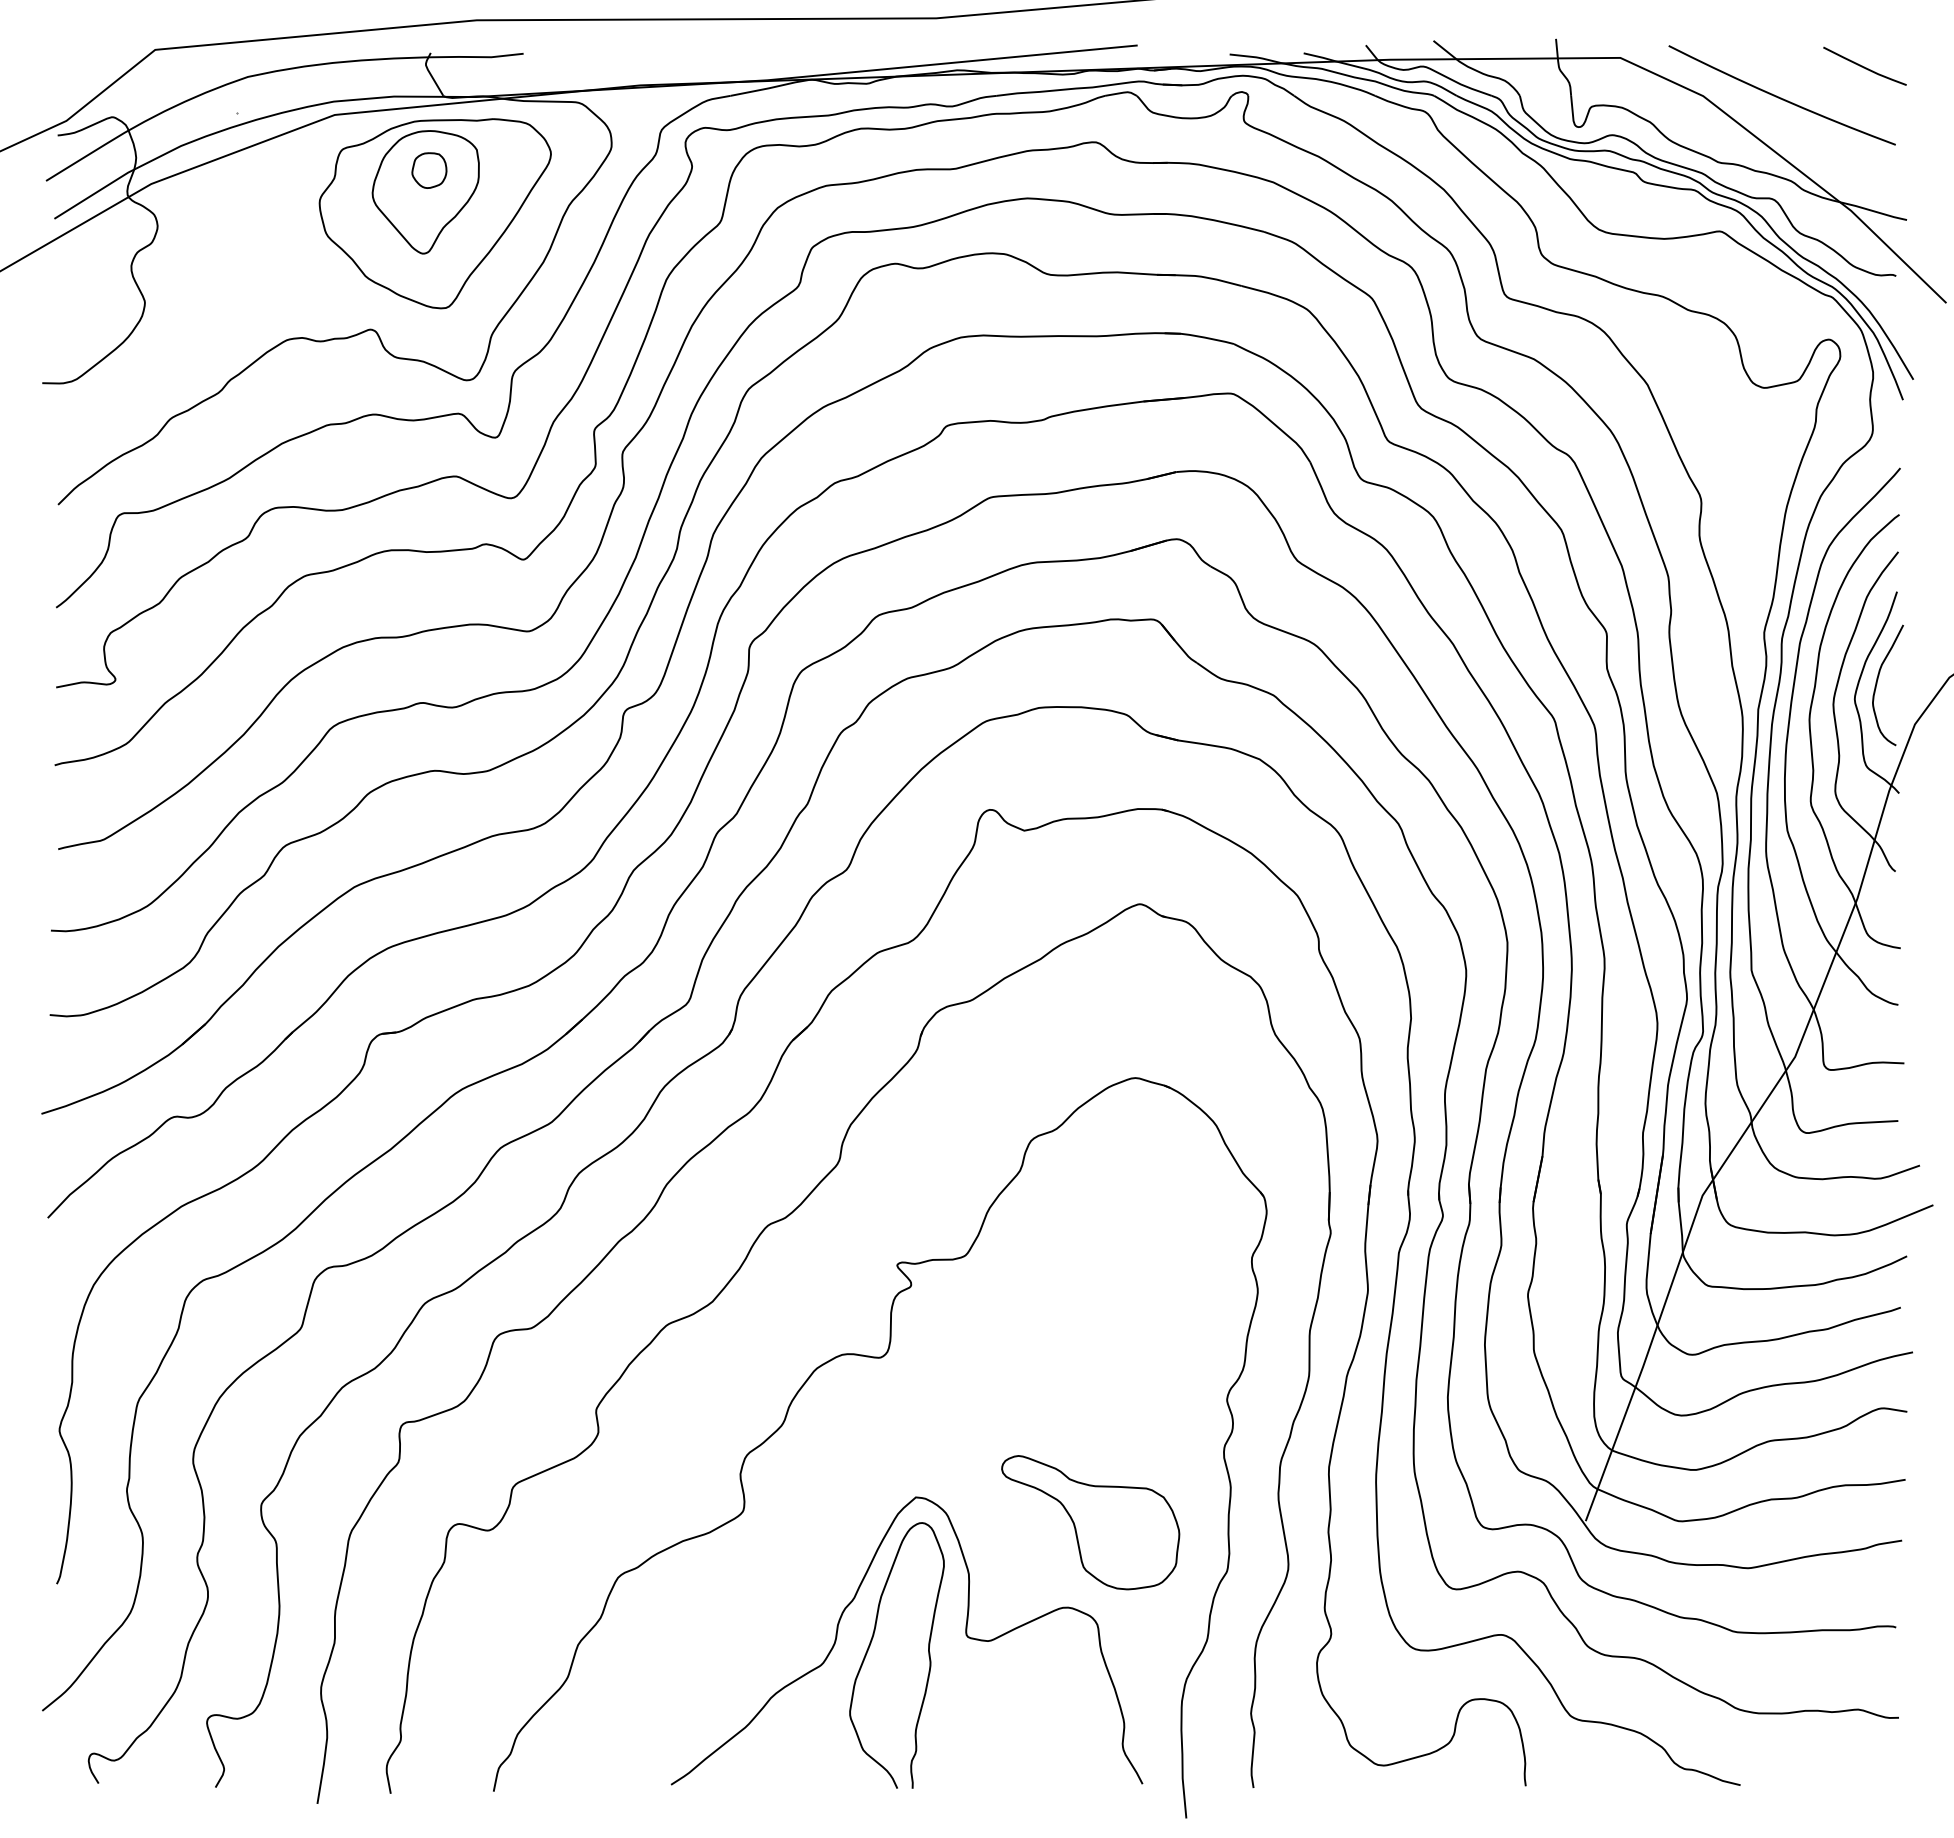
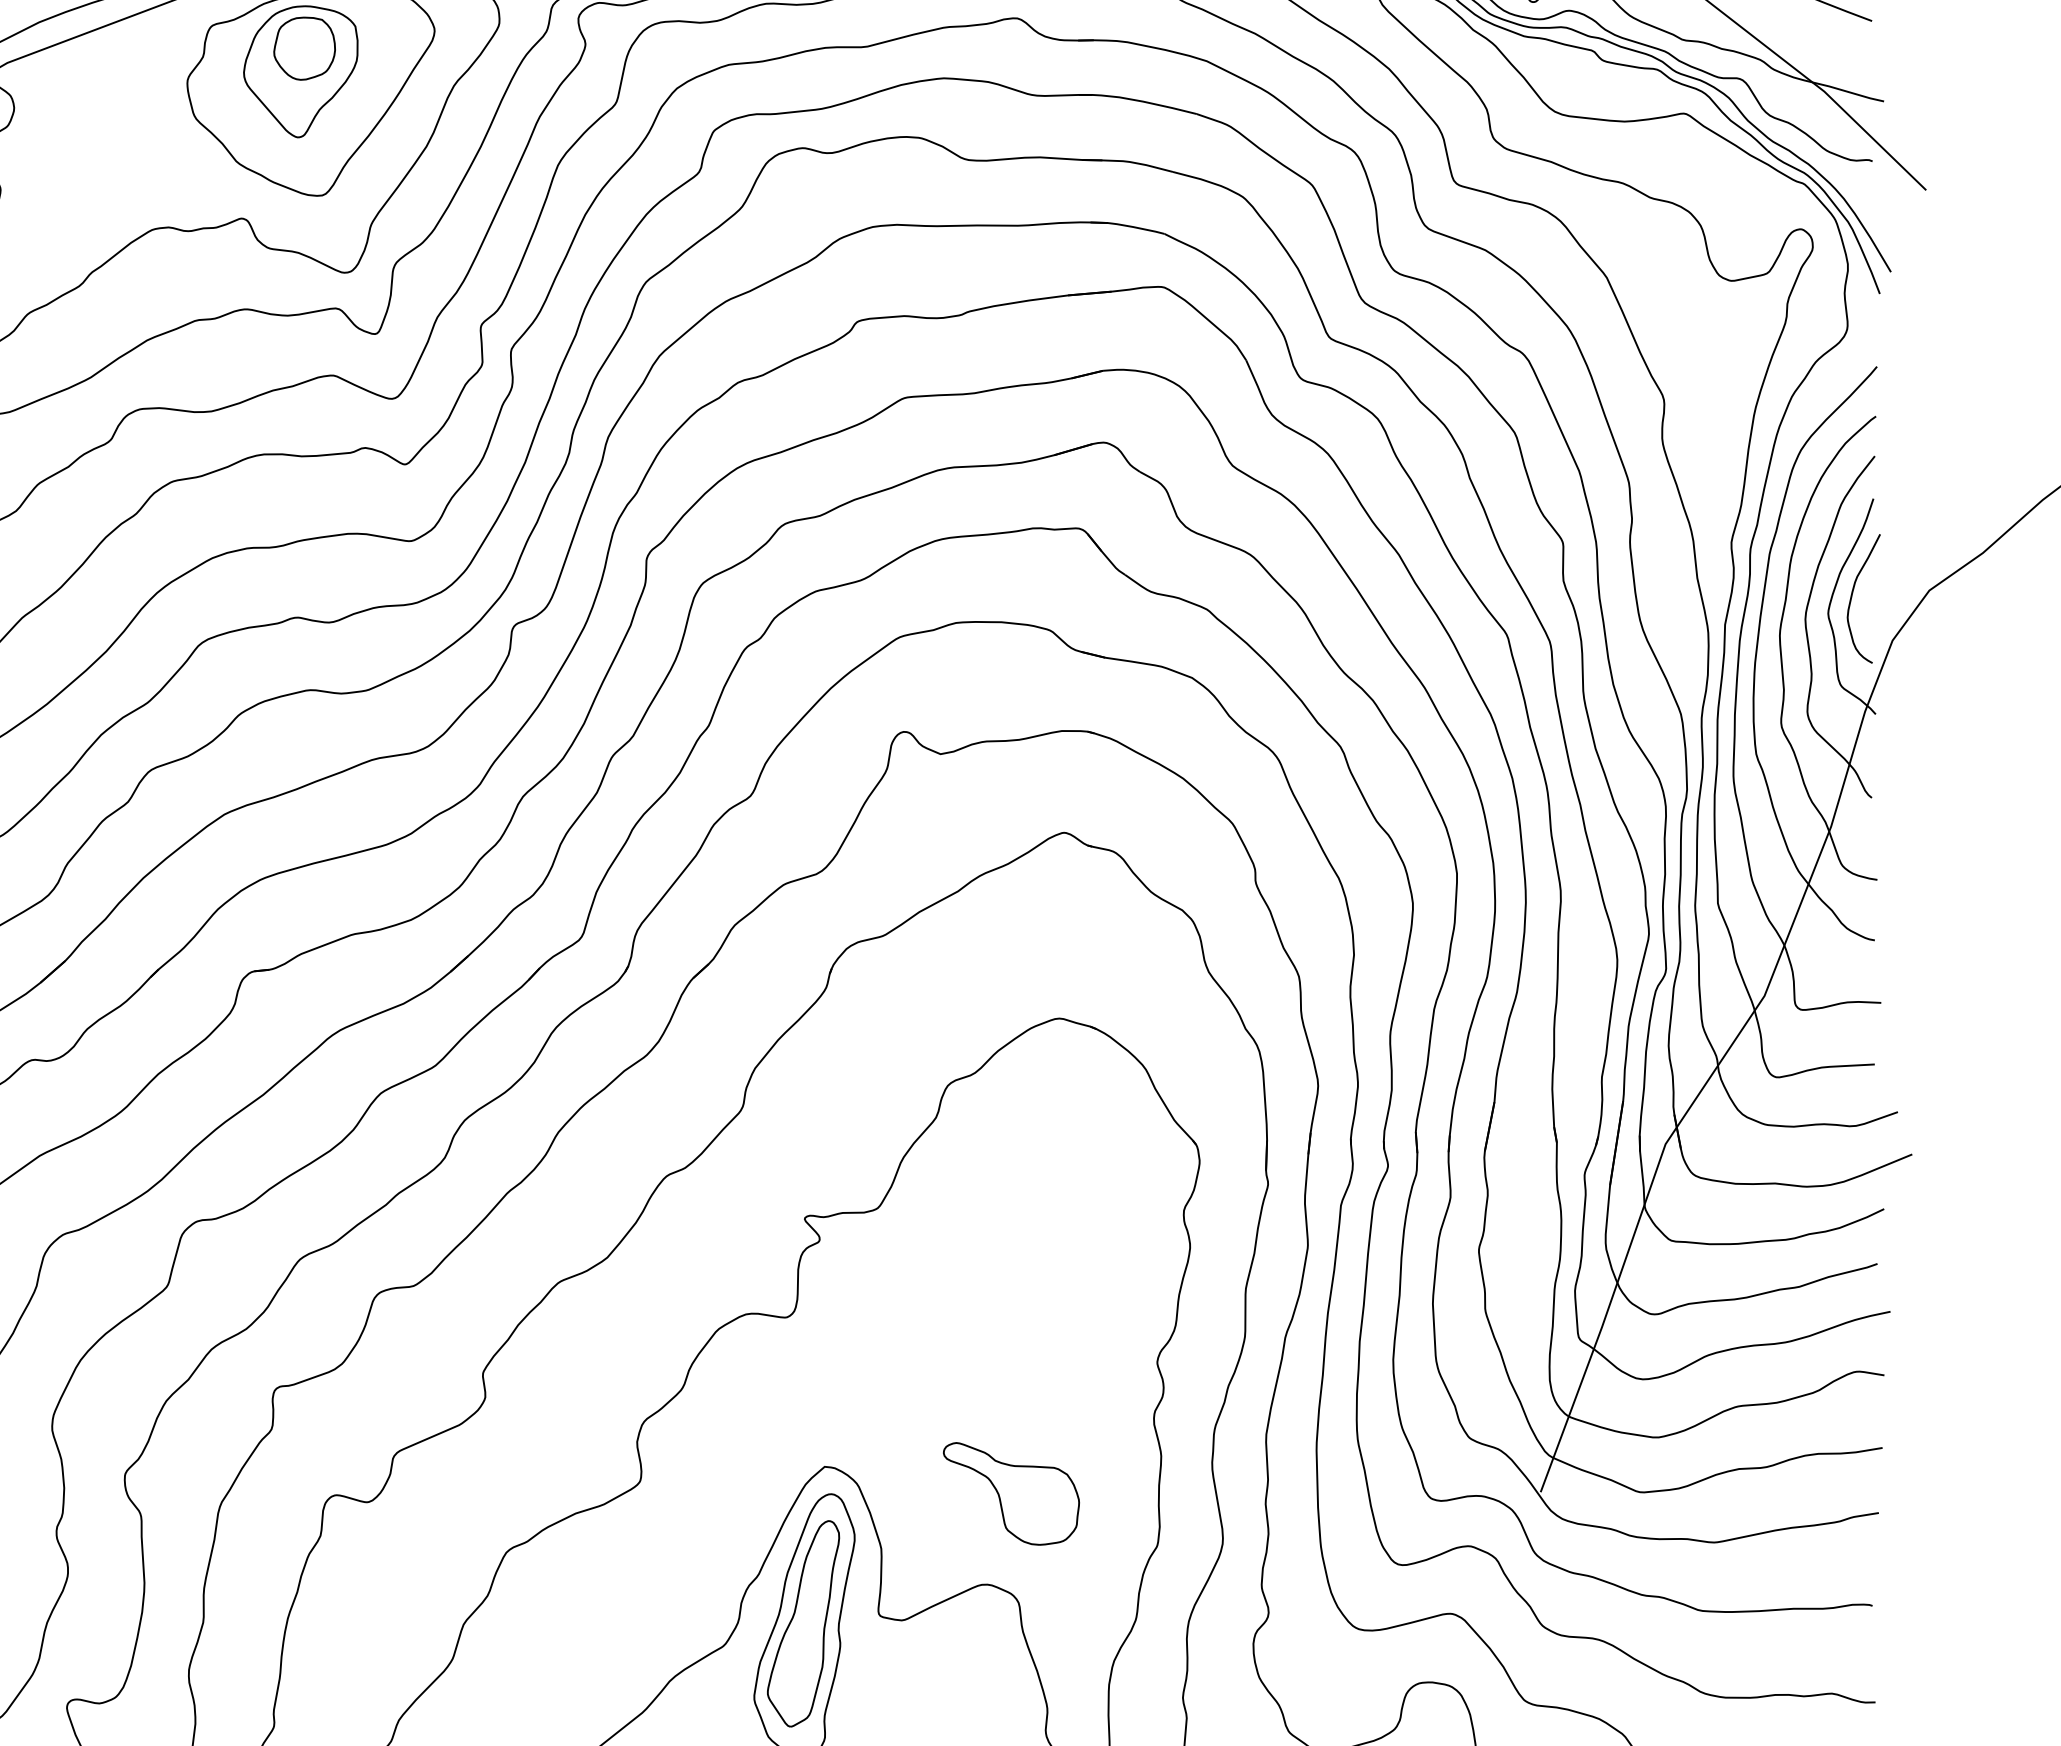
part: (429, 170) -> (304, 48), size x1.67
part: (1090, 1522) -> (1011, 1493), size x0.71
part: (895, 1644) -> (802, 1624), added

